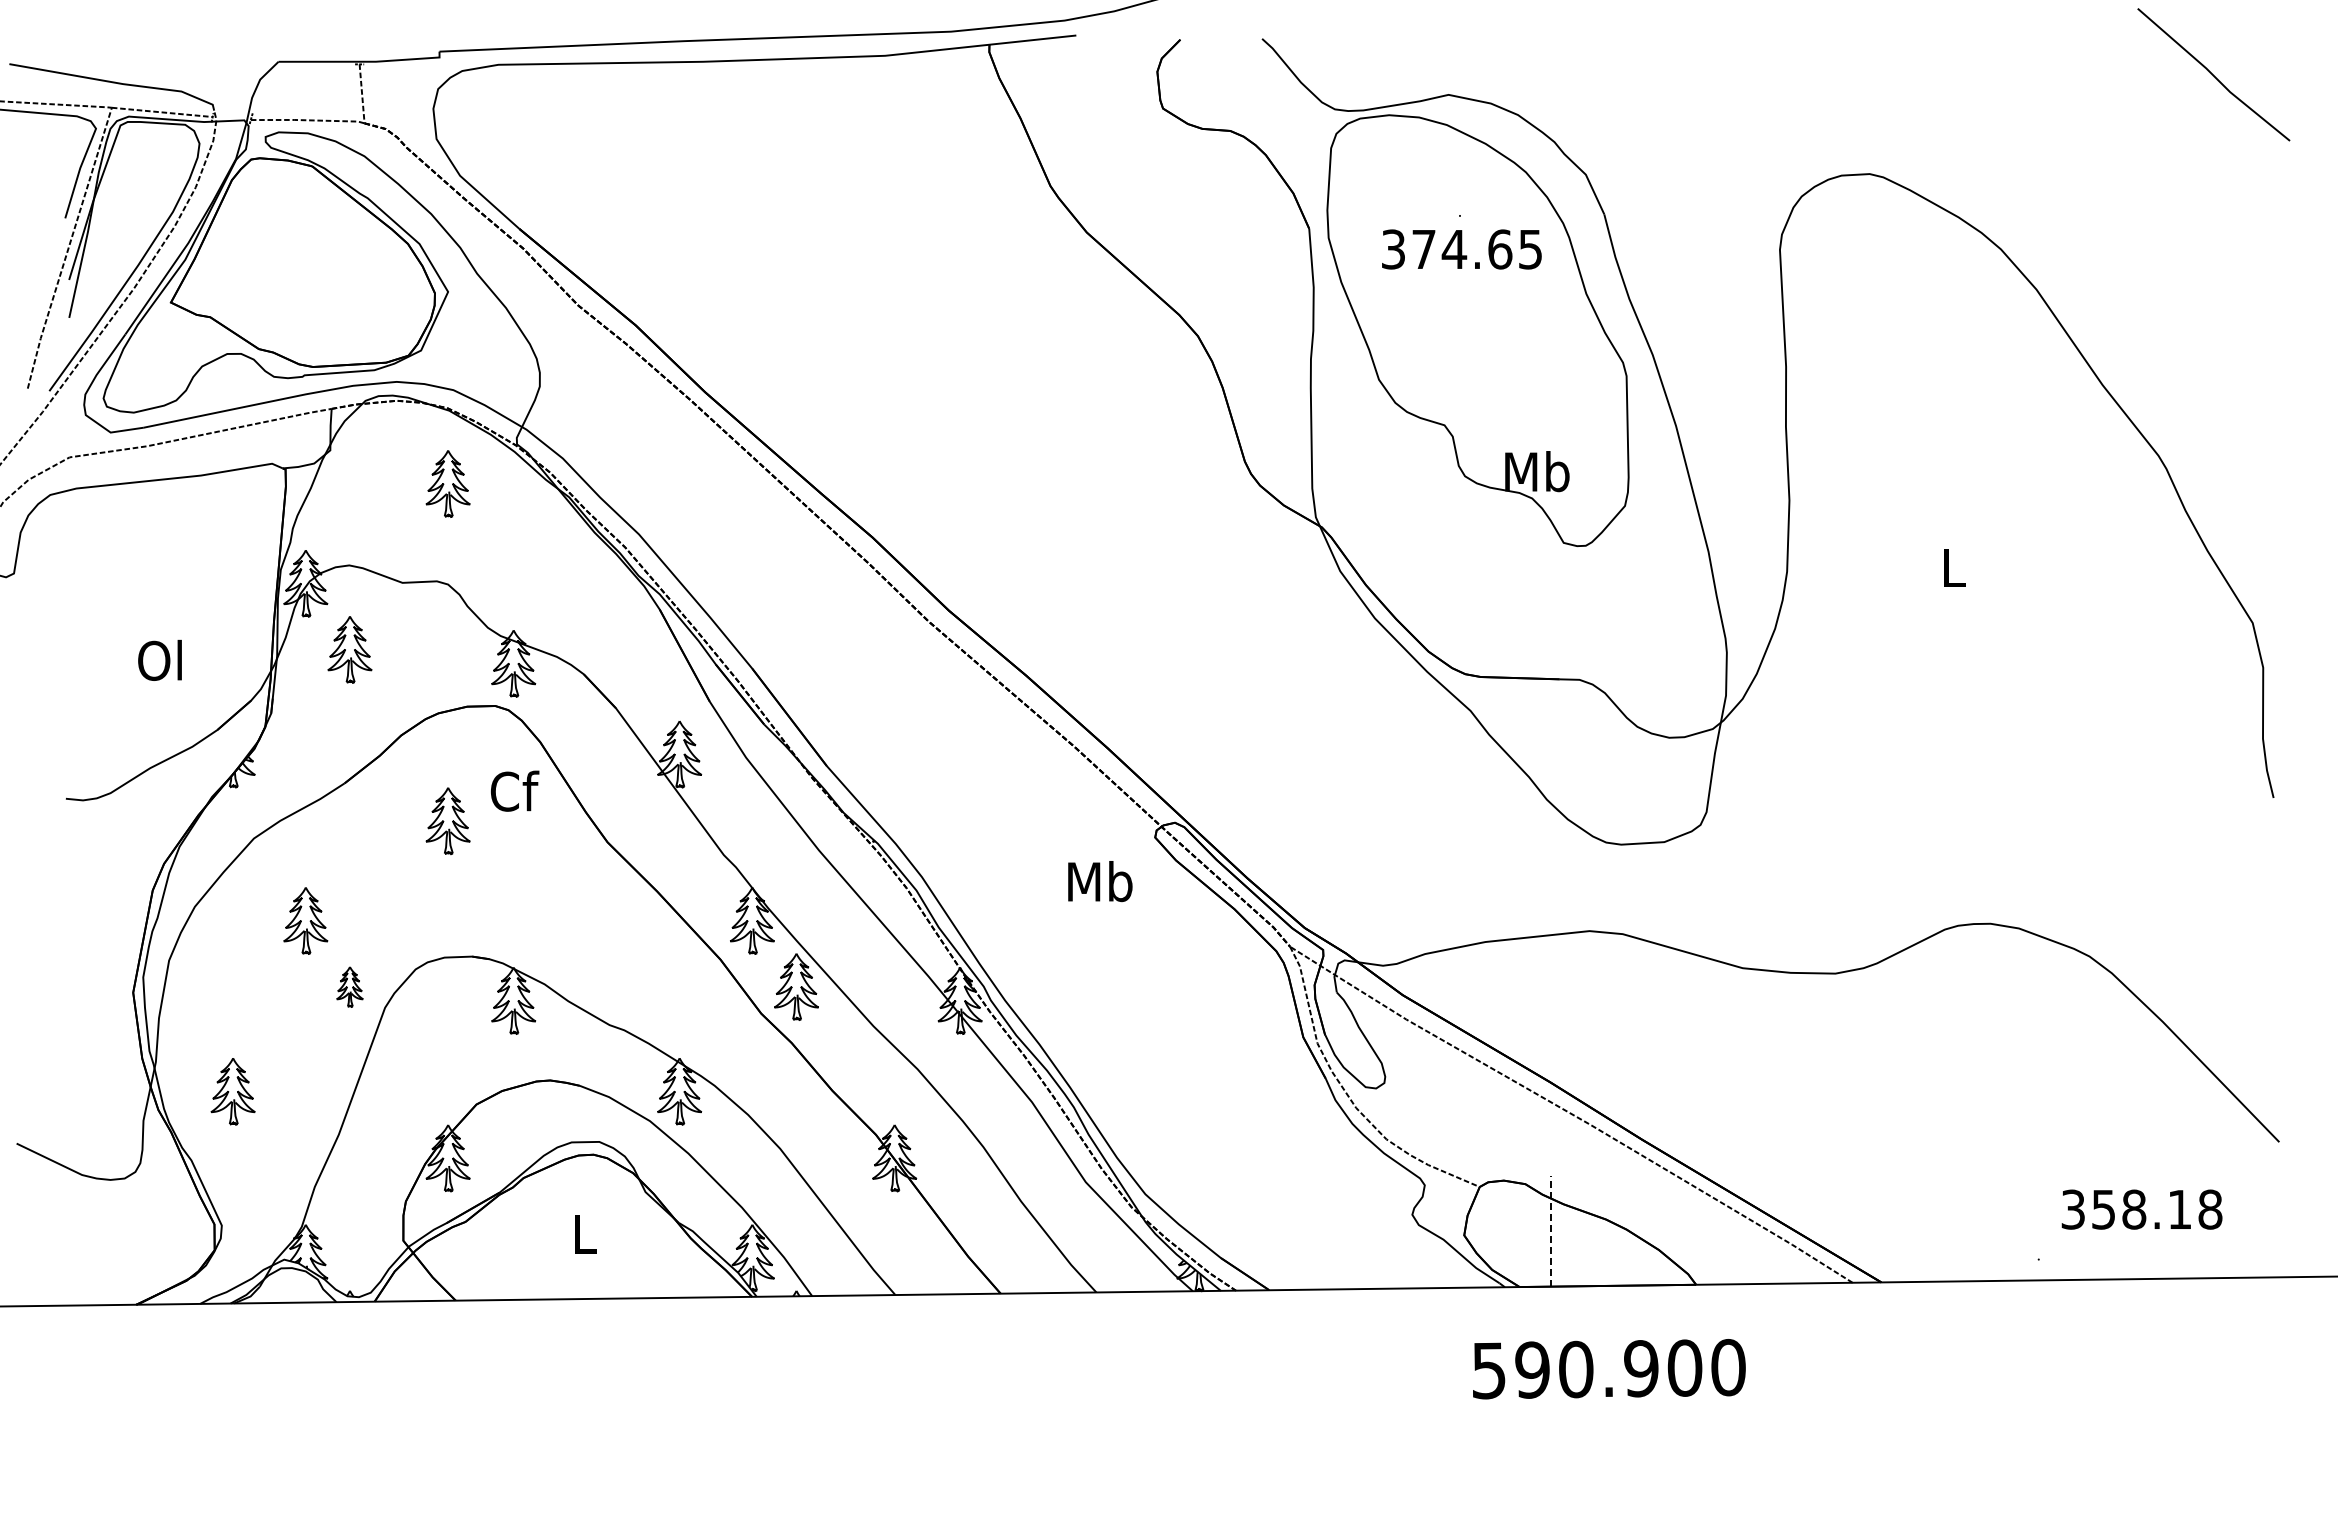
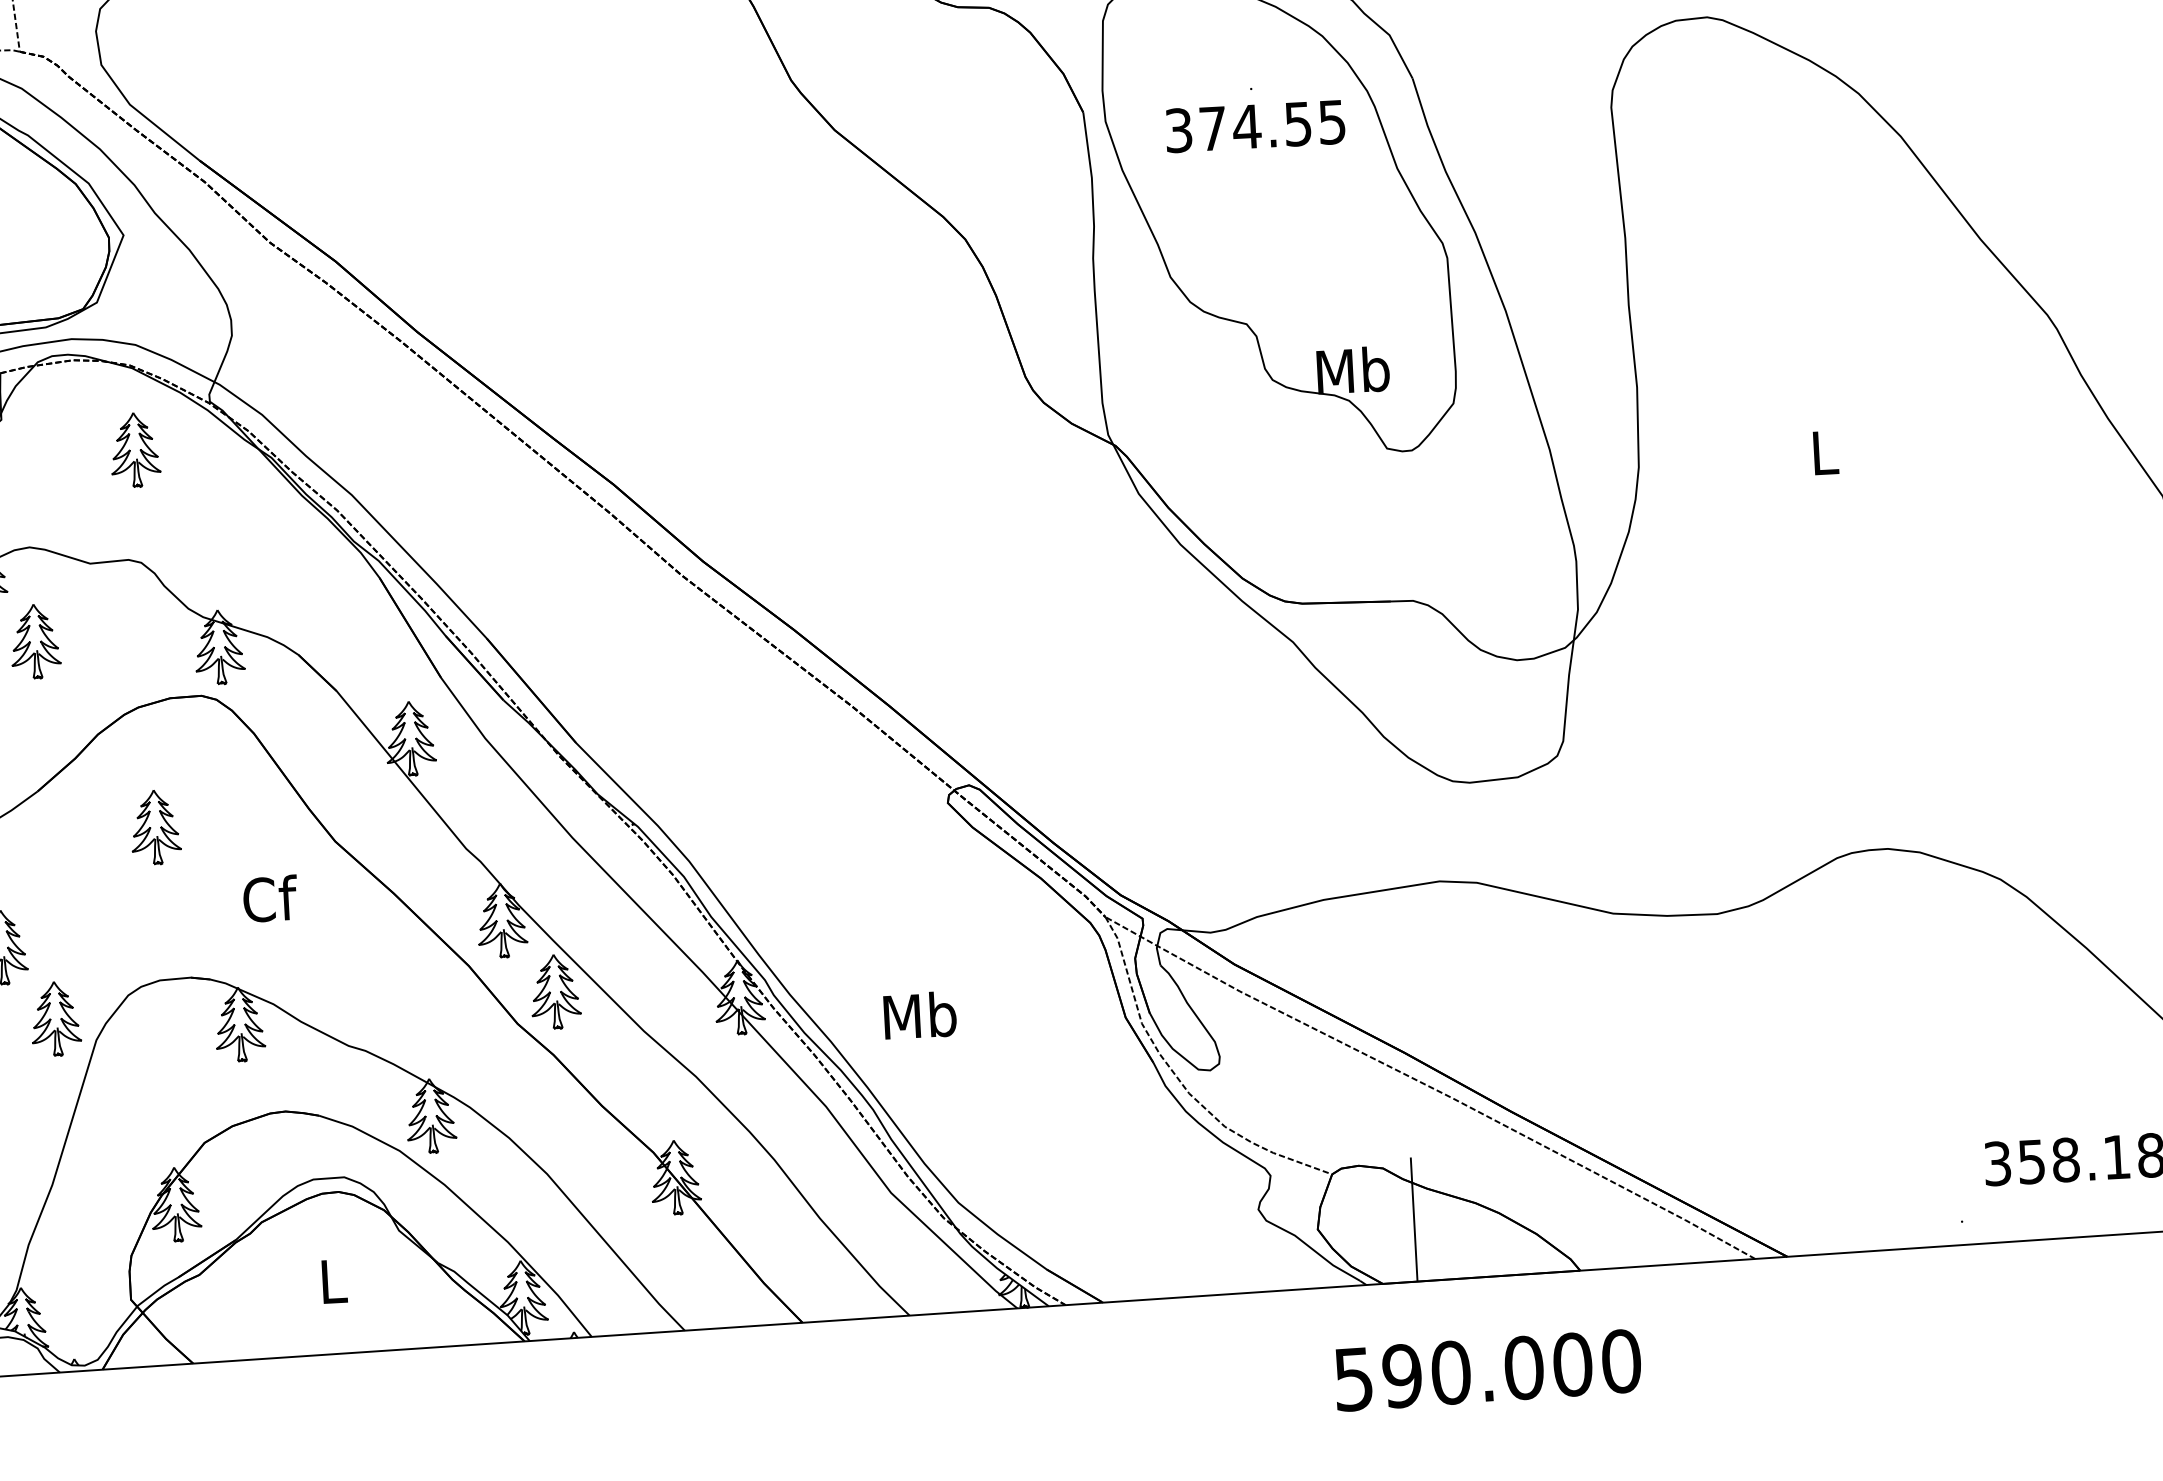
text: (1500, 249) -> (1298, 124), 374.65 -> 374.55
text: (515, 790) -> (270, 897), moved
text: (1100, 881) -> (920, 1015), moved
part: (349, 986) -> (55, 1018), size x1.67
line: (1550, 1230) -> (1413, 1218), dashed -> solid
text: (1641, 1368) -> (1524, 1367), 590.900 -> 590.000

